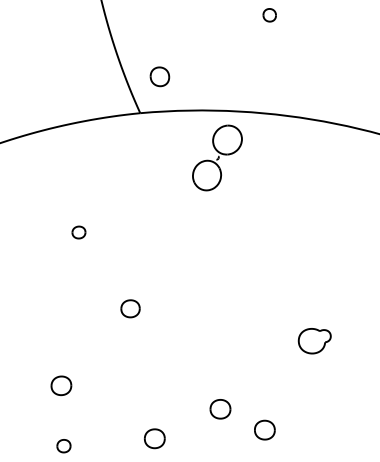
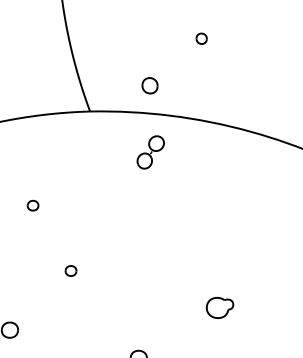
part: (159, 76) -> (149, 85), moved
part: (217, 157) -> (150, 152), size x0.62
part: (130, 308) -> (70, 270), size x0.71

